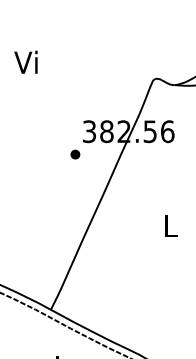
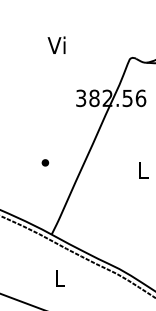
text: (25, 61) -> (56, 44), moved
part: (75, 154) -> (45, 162), moved

